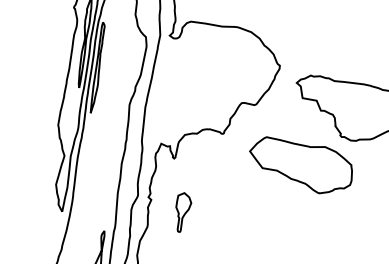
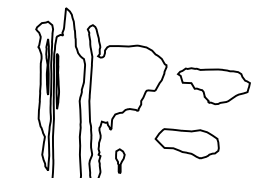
part: (299, 165) -> (186, 143), moved

